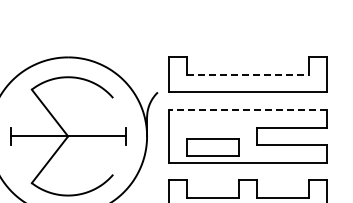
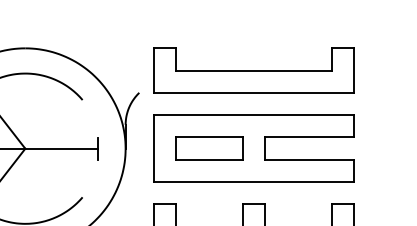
line: (248, 74) -> (254, 70), dashed -> solid
line: (248, 110) -> (254, 115), dashed -> solid
part: (212, 147) -> (208, 148), moved

